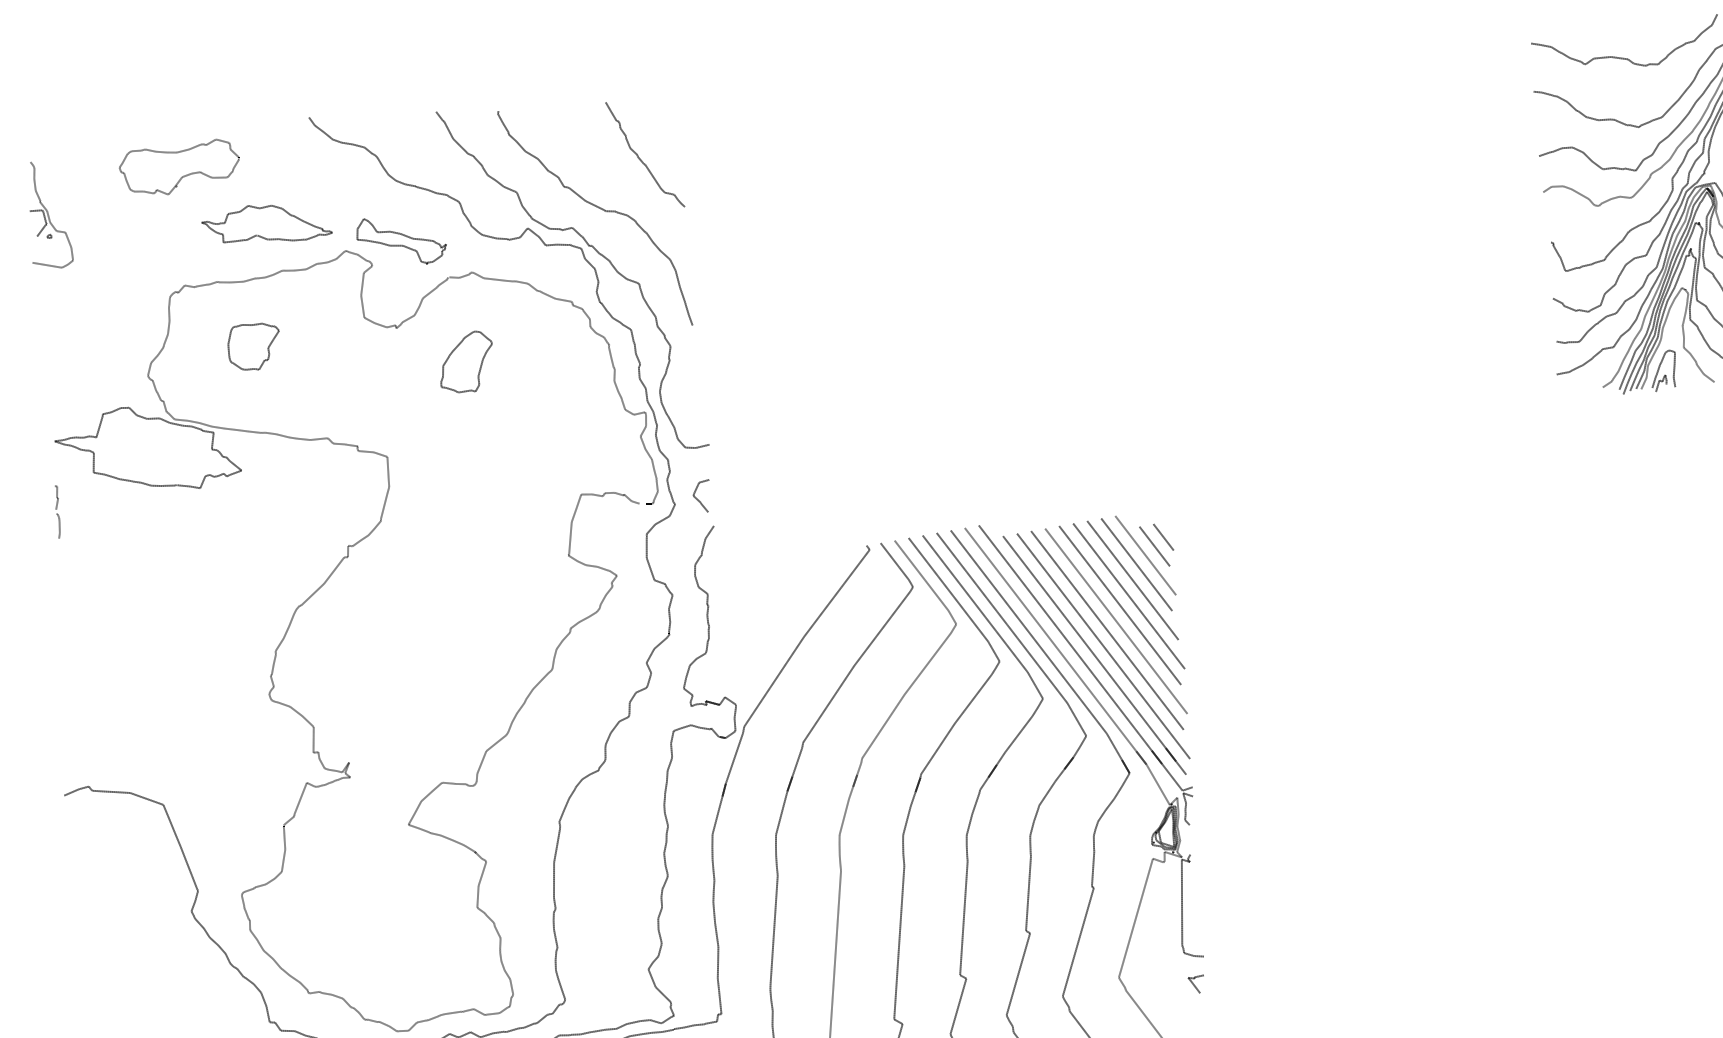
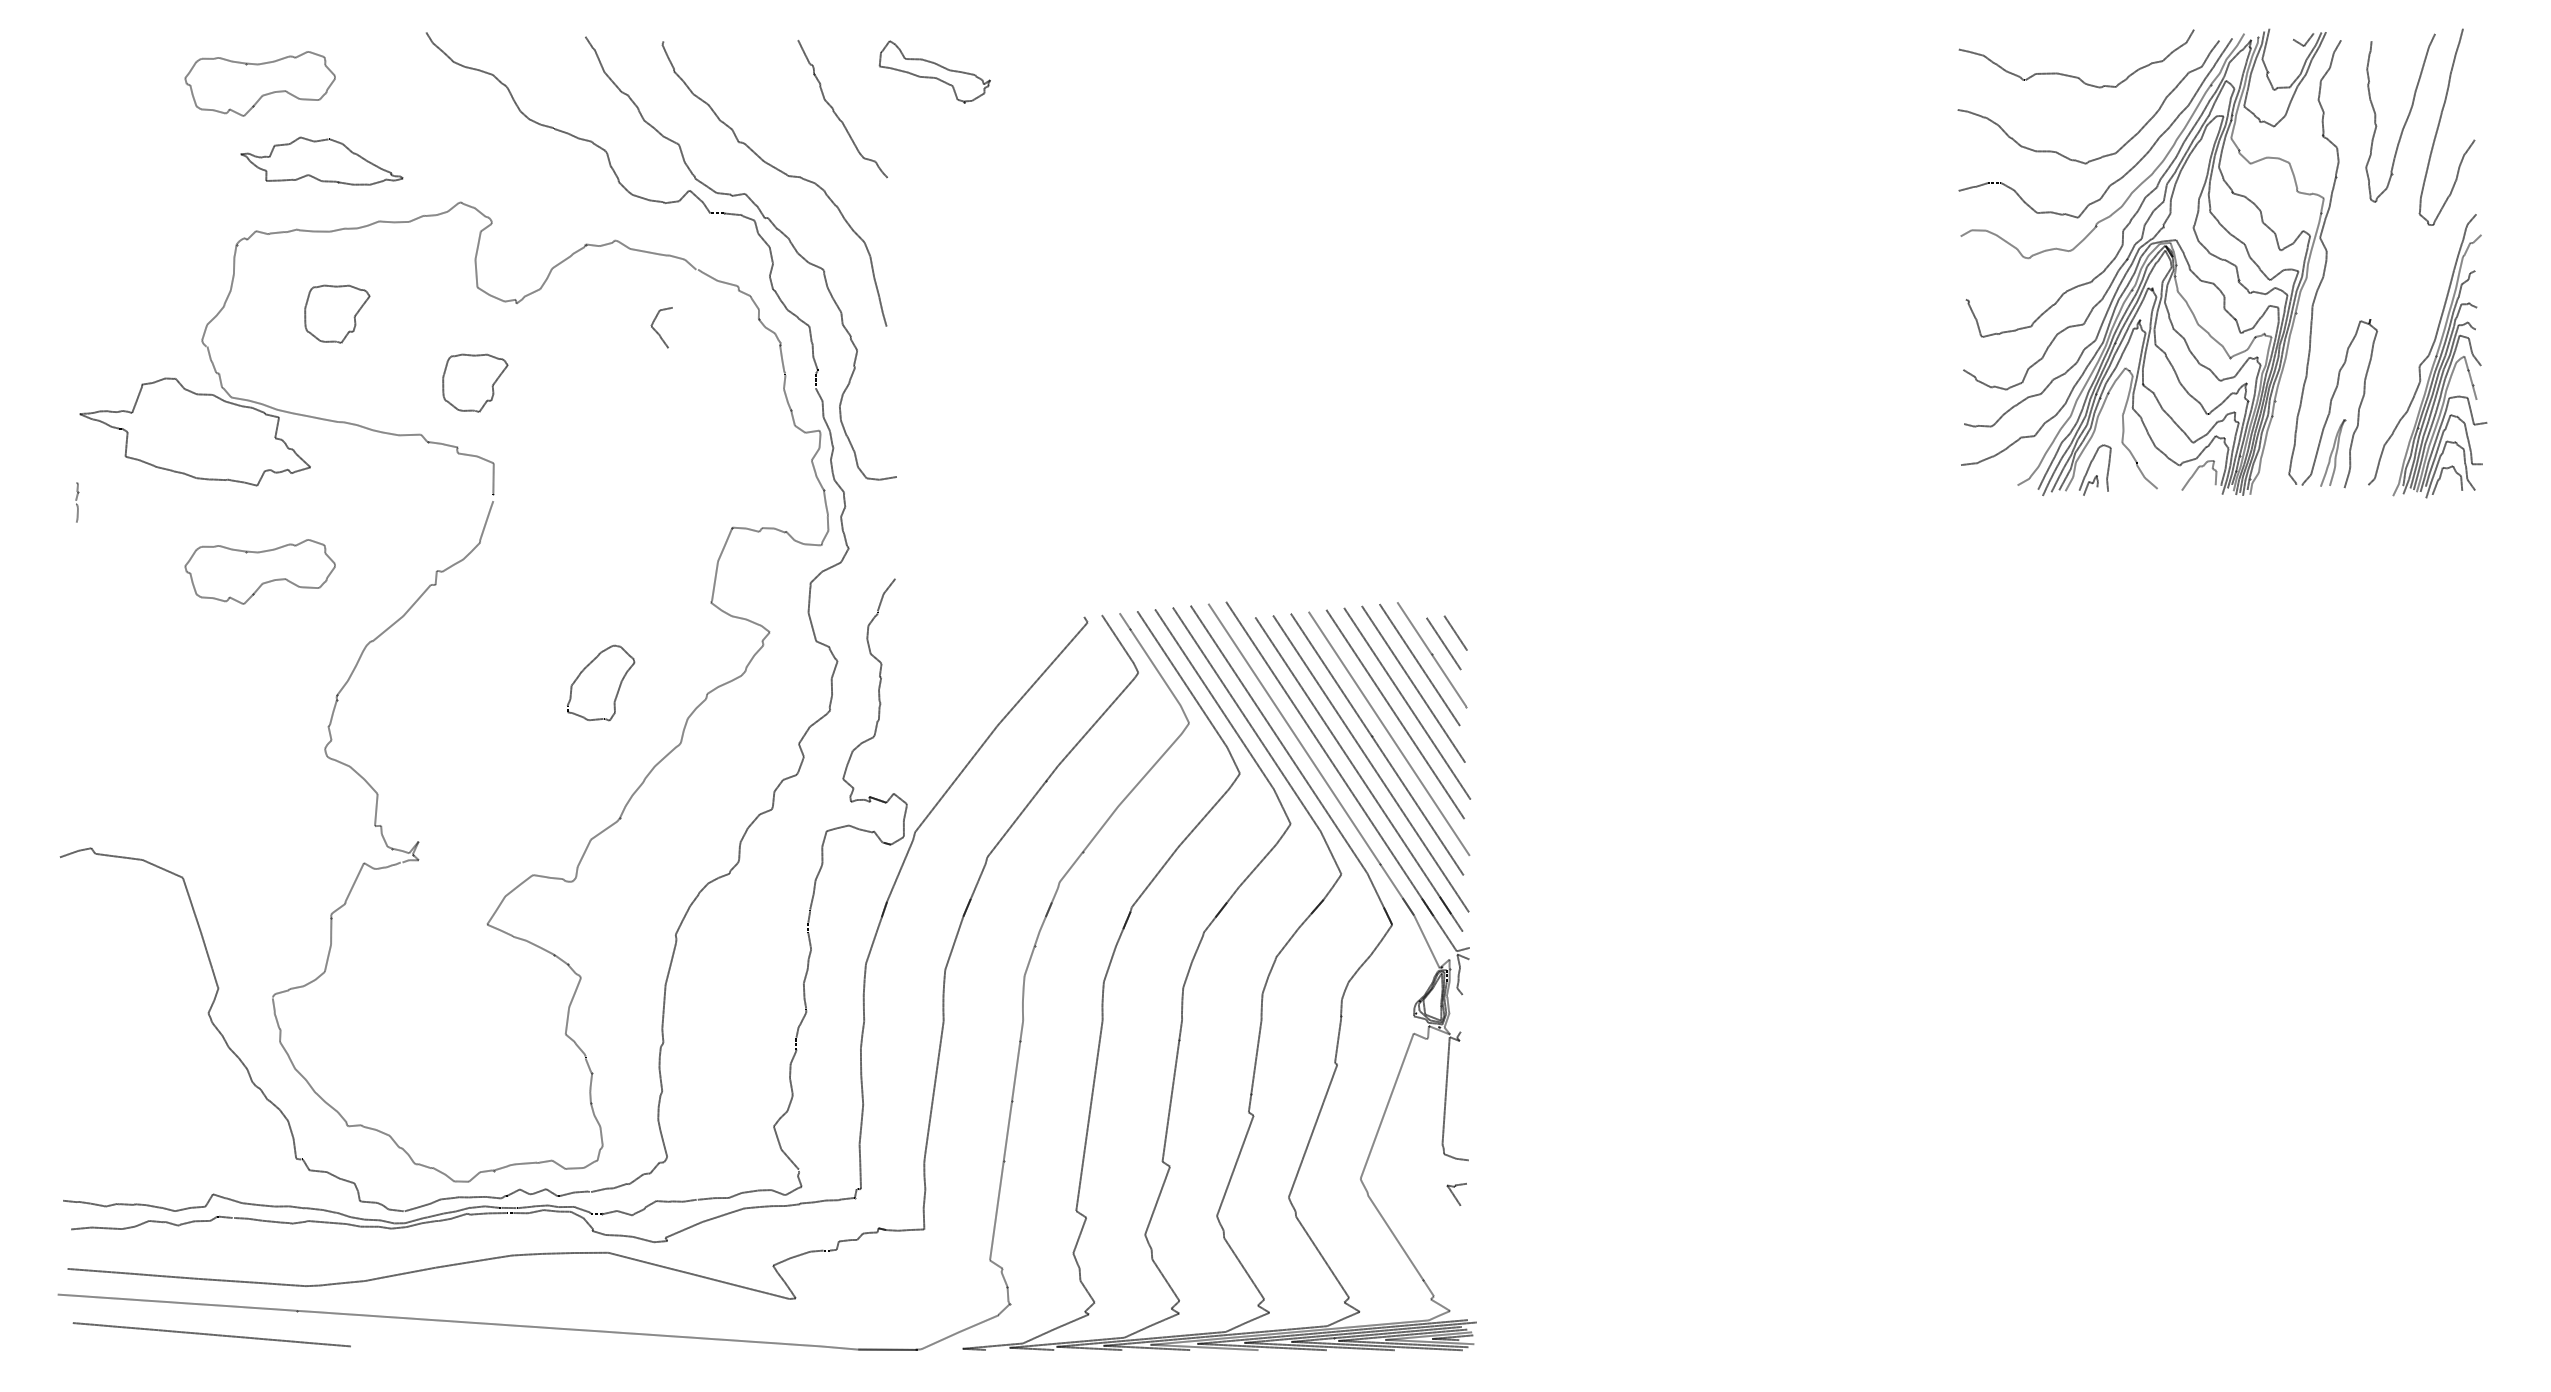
part: (49, 214) -> (93, 130), removed
part: (266, 223) -> (321, 160), moved
part: (401, 240) -> (934, 71), moved
part: (480, 364) -> (618, 687), moved
part: (368, 393) -> (475, 382), added
curve: (698, 499) -> (657, 331), moved
part: (57, 511) -> (76, 502), size x0.6
part: (206, 556) -> (259, 571), added

